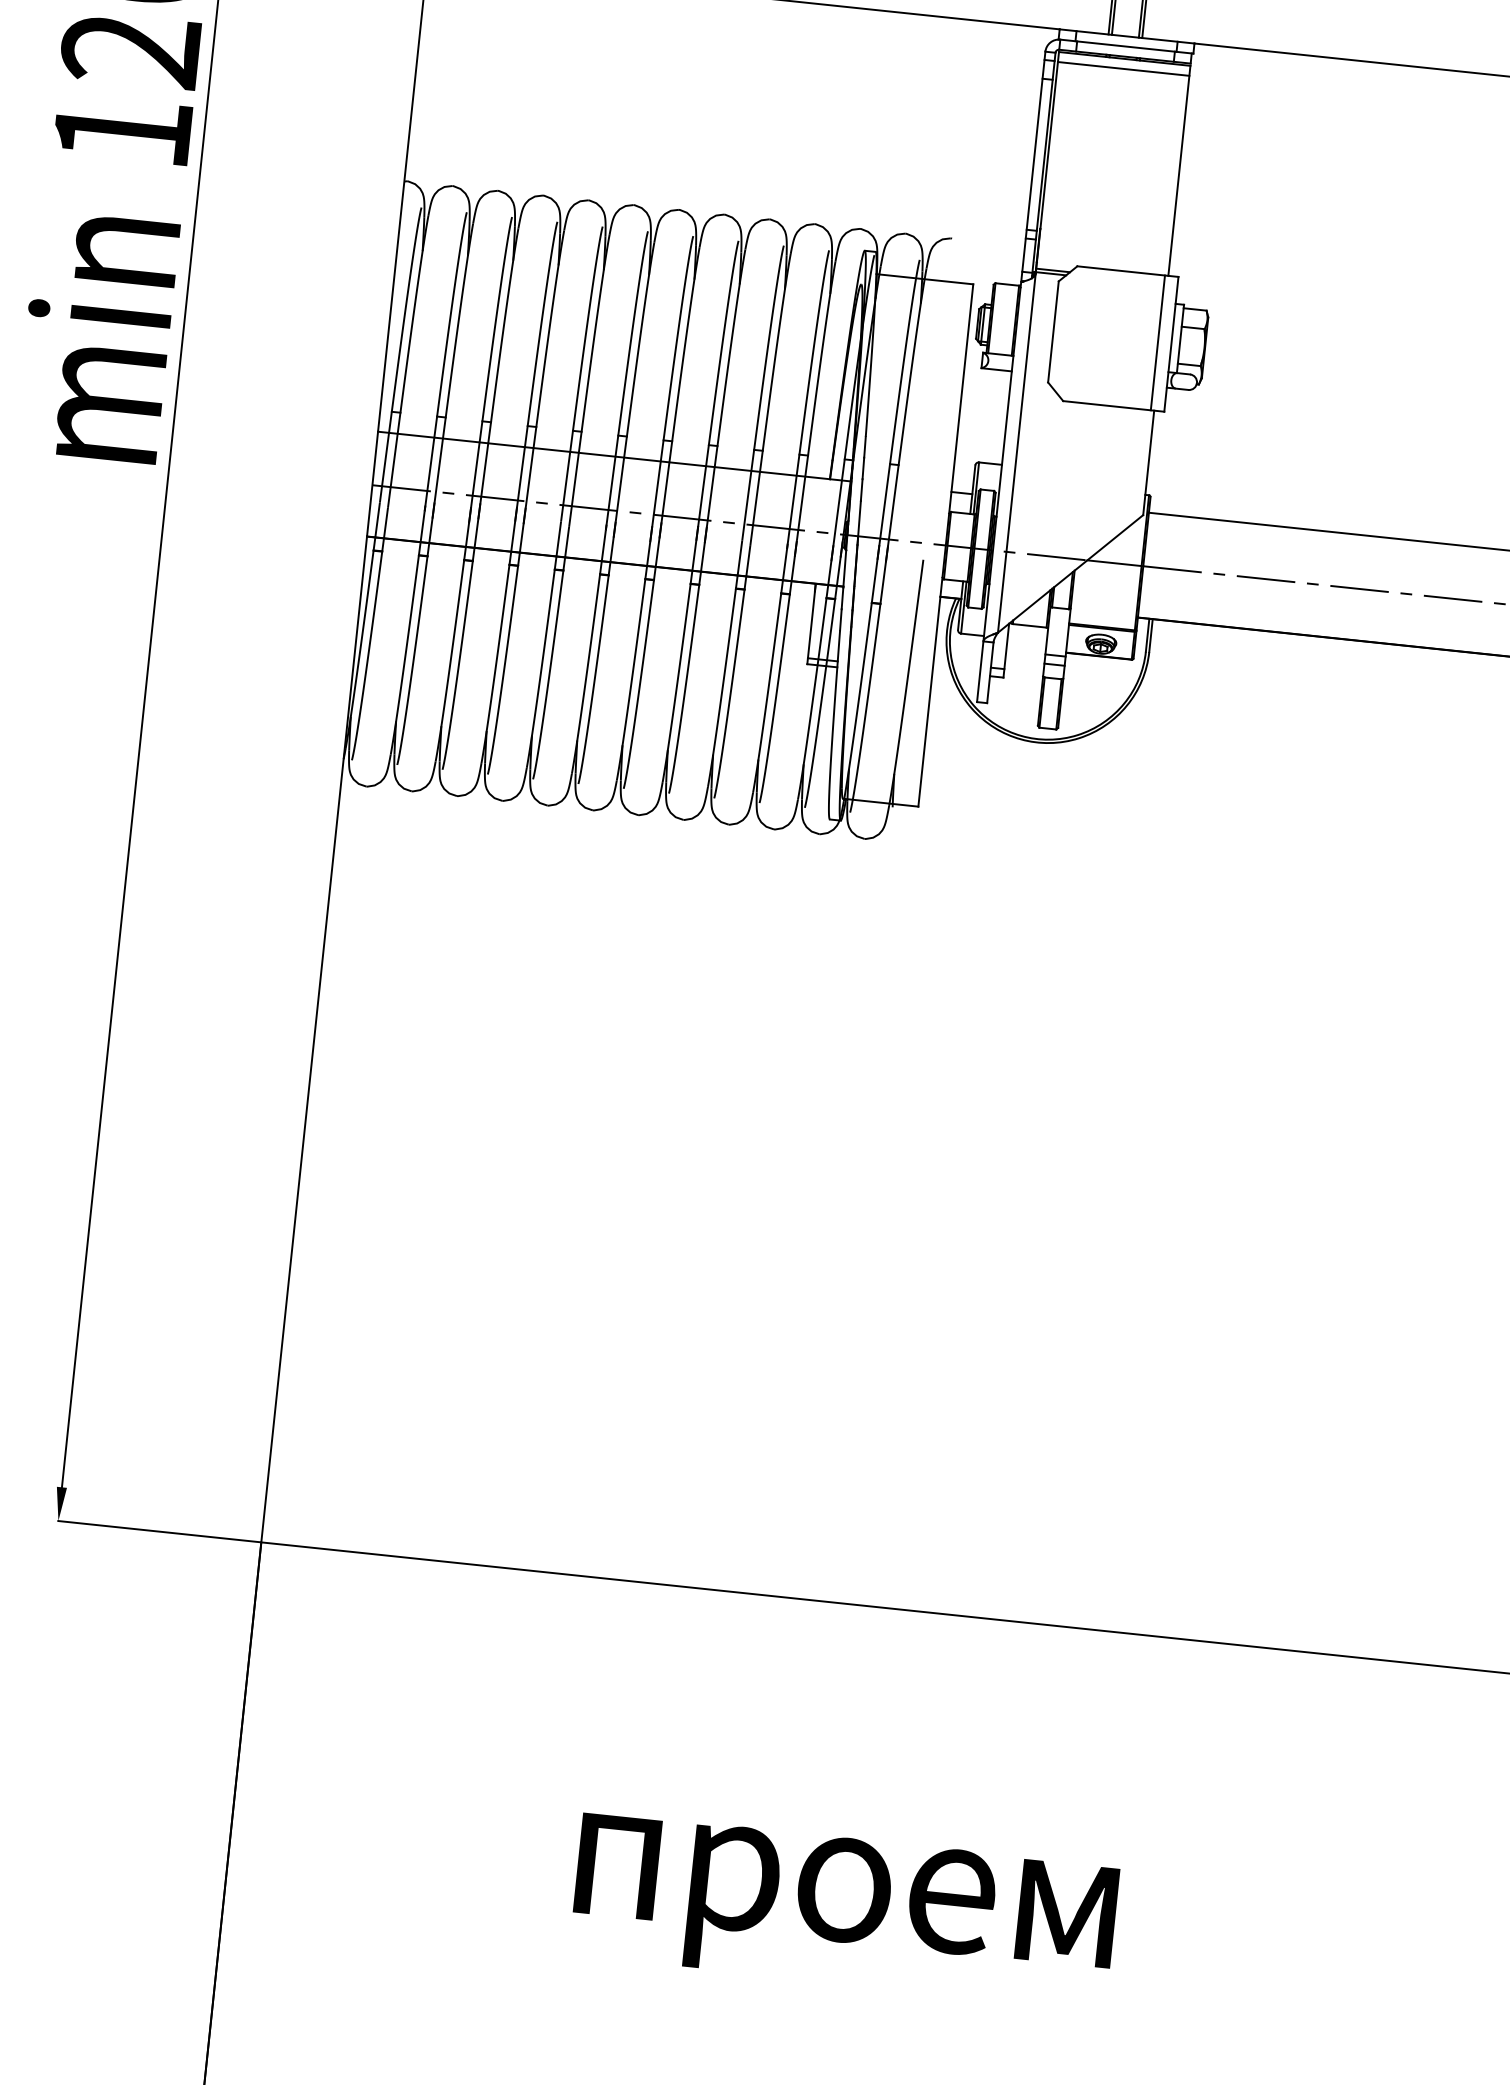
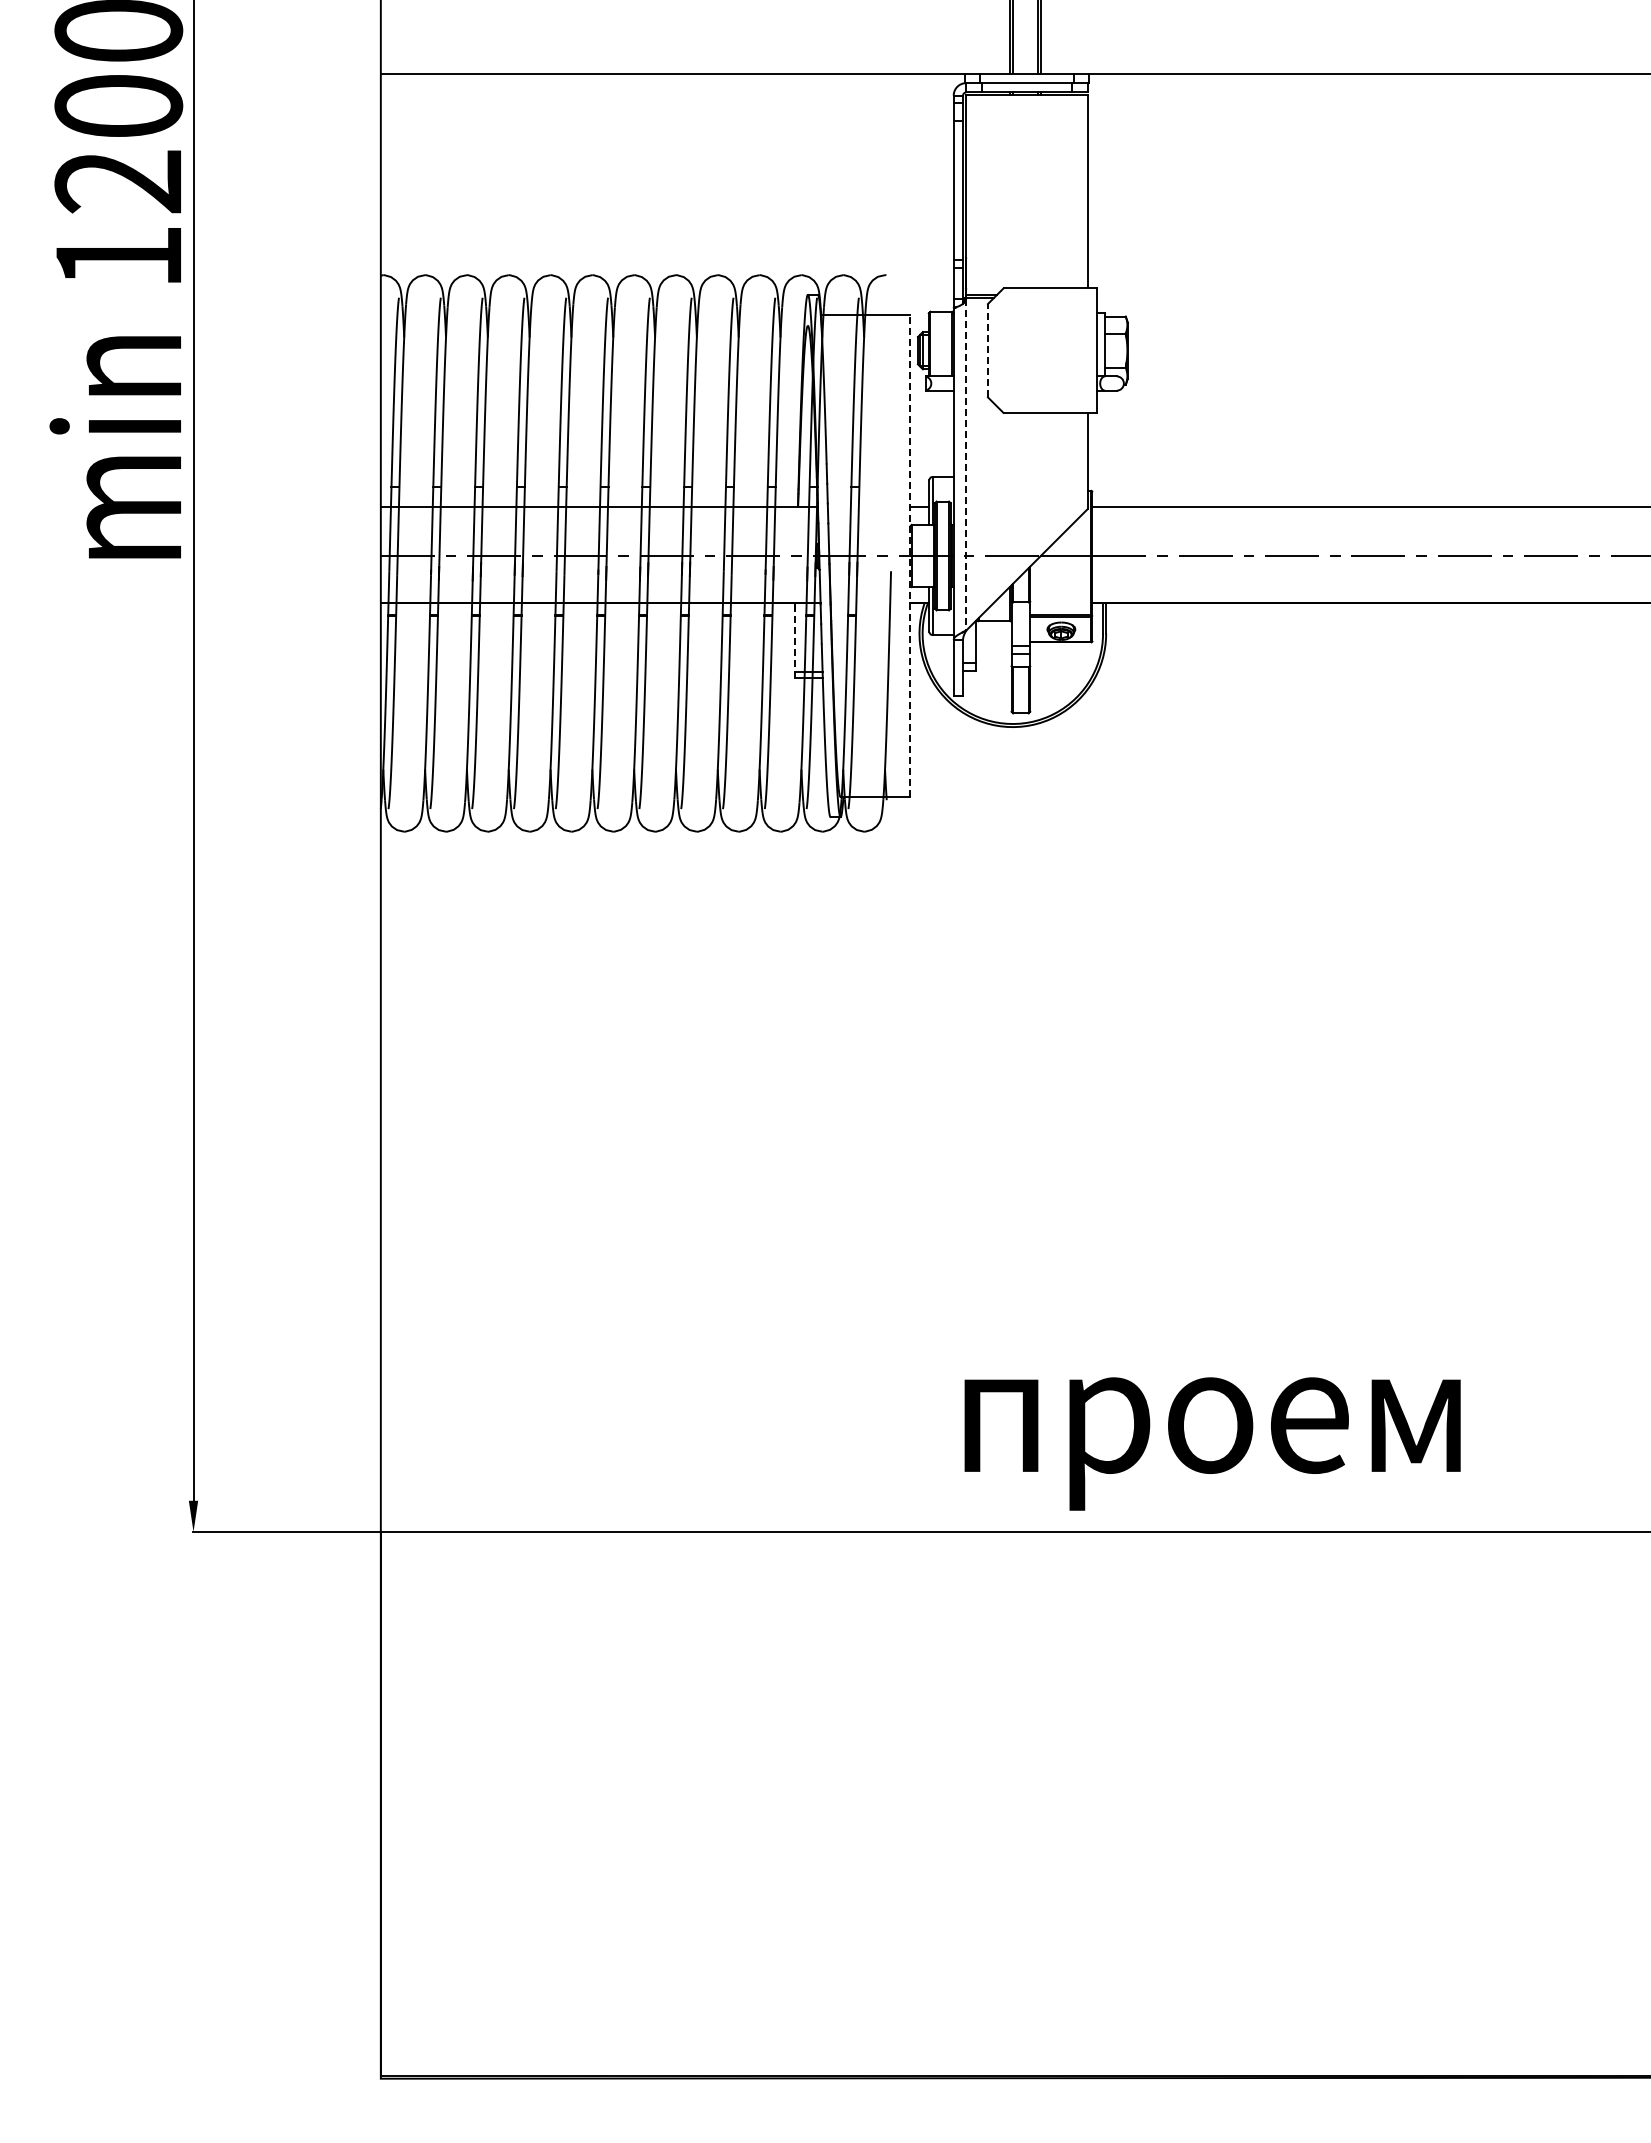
line: (1123, 68) -> (1026, 103), removed
line: (1052, 331) -> (987, 350), solid -> dashed
line: (1158, 342) -> (1084, 350), removed
line: (1017, 452) -> (966, 464), solid -> dashed
line: (946, 544) -> (910, 555), solid -> dashed
line: (811, 623) -> (795, 640), solid -> dashed
text: (844, 1909) -> (1212, 1443), moved

